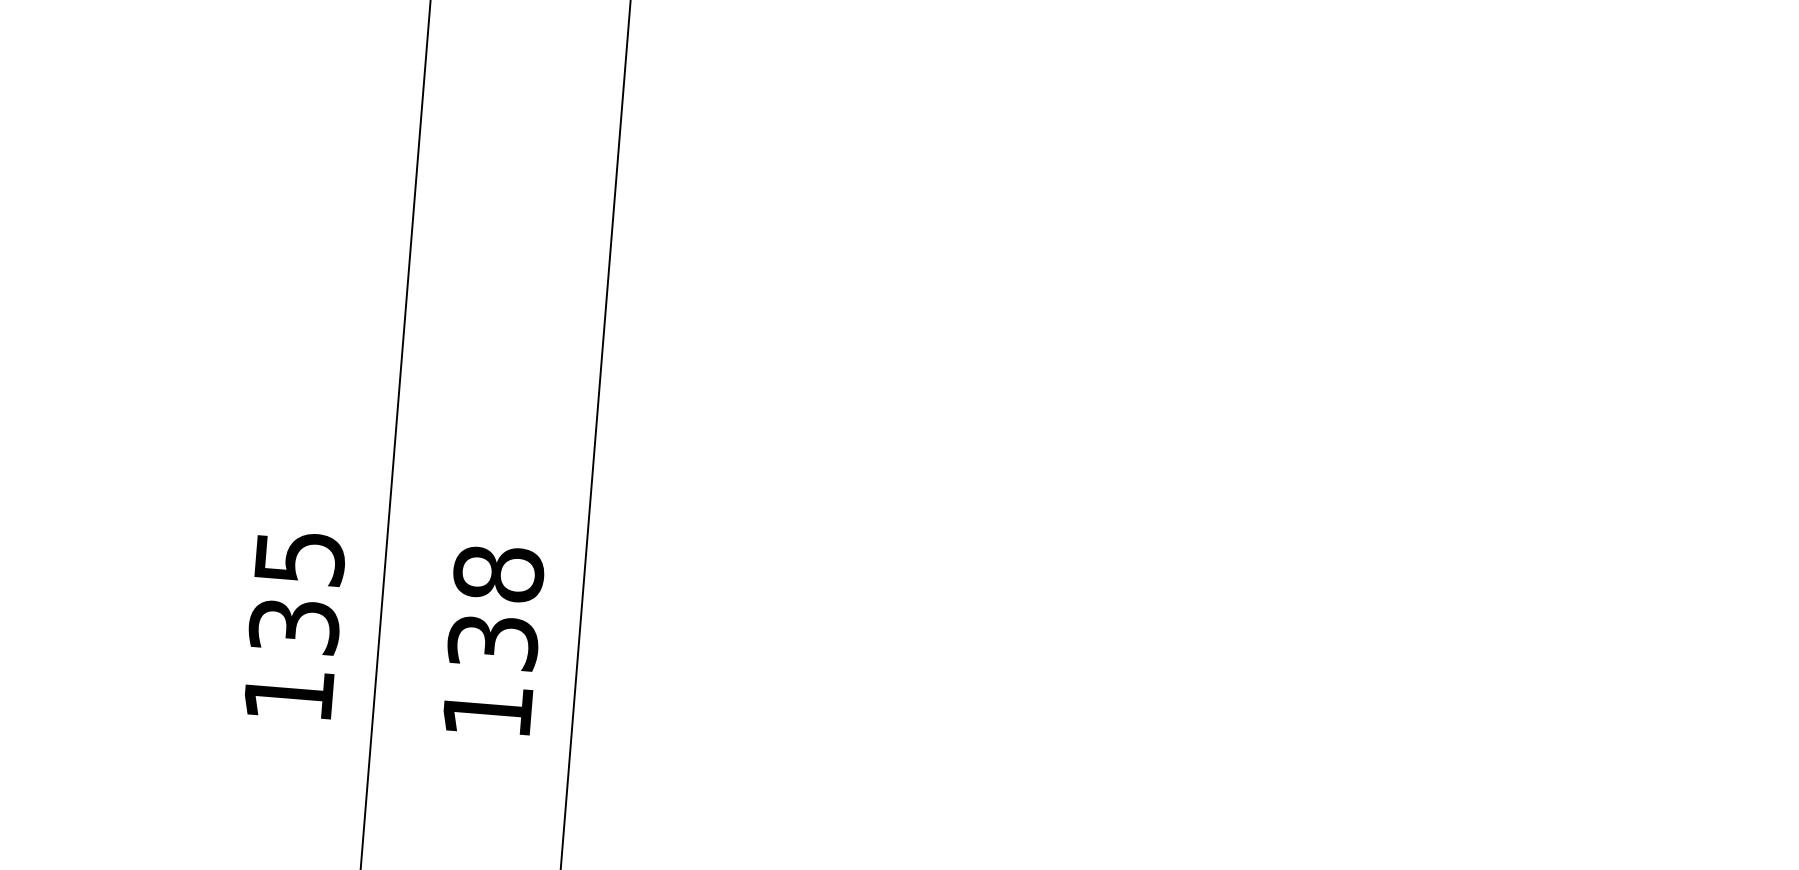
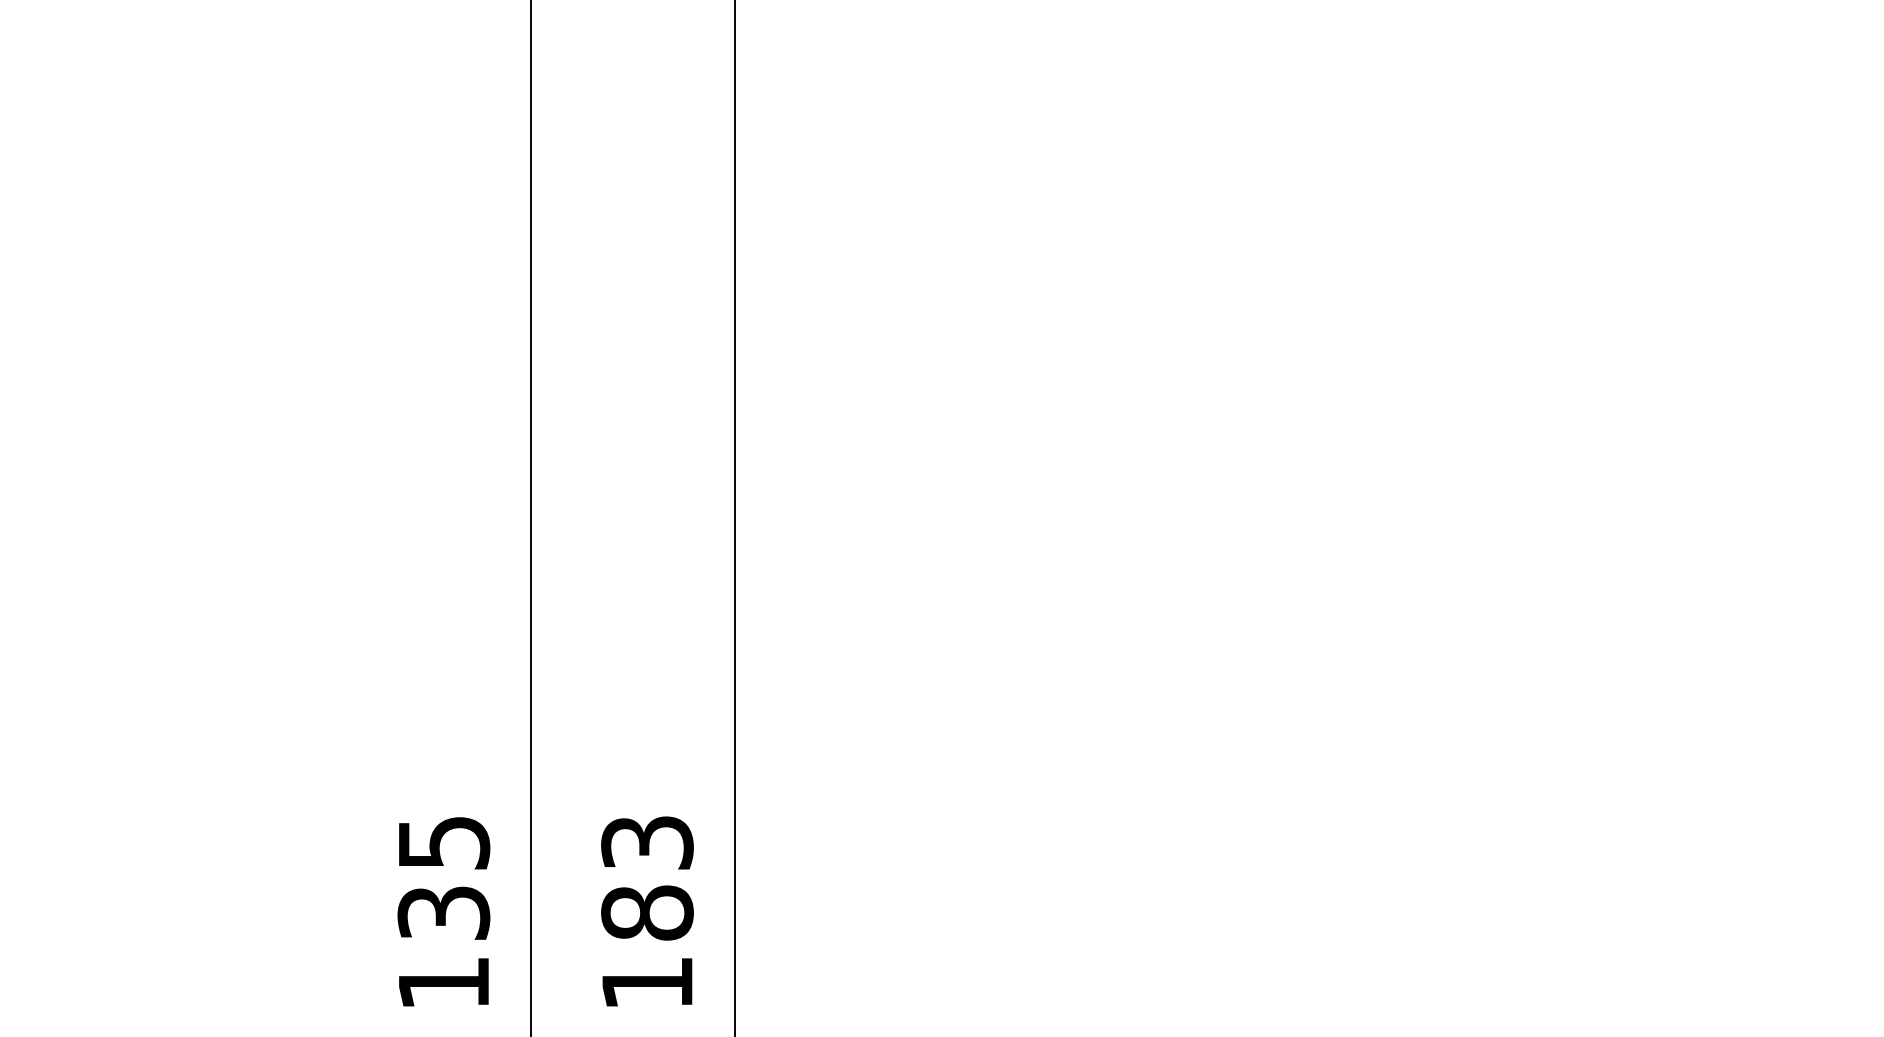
text: (496, 607) -> (647, 877), 138 -> 183

